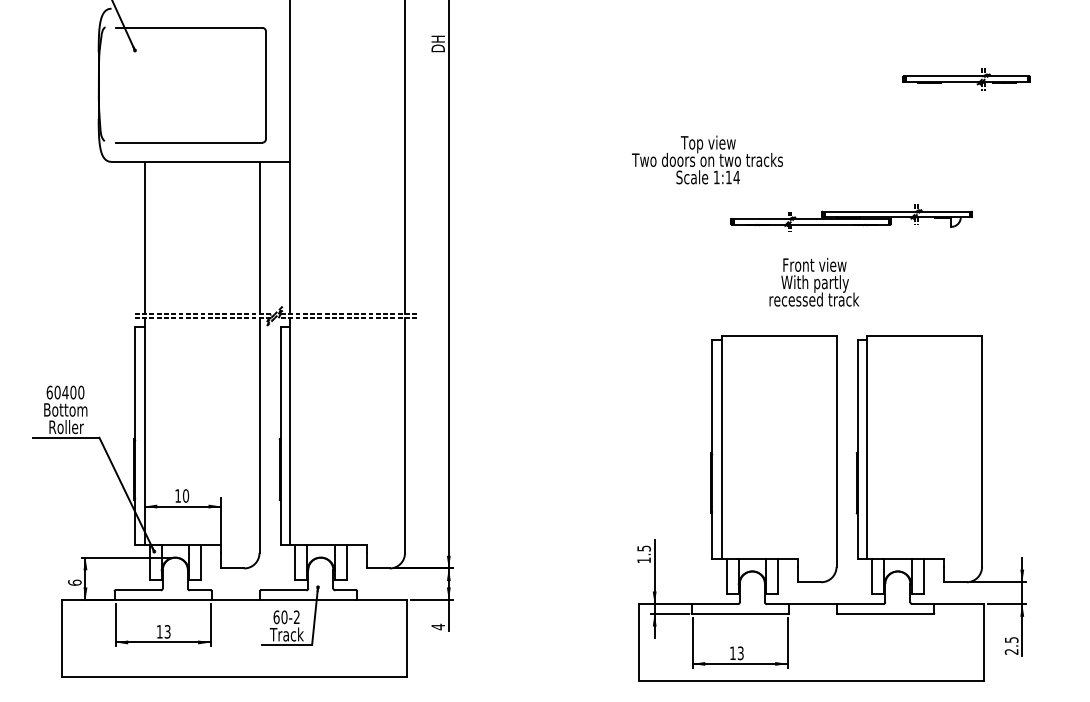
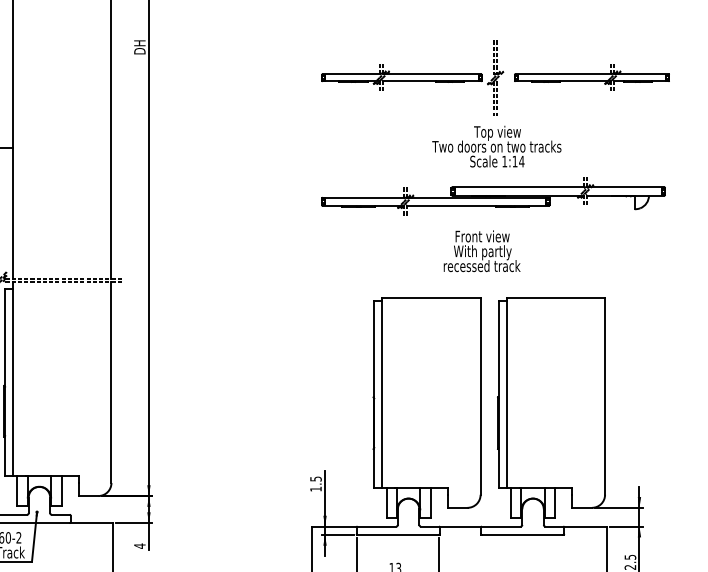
part: (966, 78) -> (591, 76), size x1.43
part: (756, 79) -> (412, 77), added
text: (707, 159) -> (496, 146), moved
part: (851, 217) -> (493, 195), size x1.67
text: (814, 281) -> (482, 250), moved

